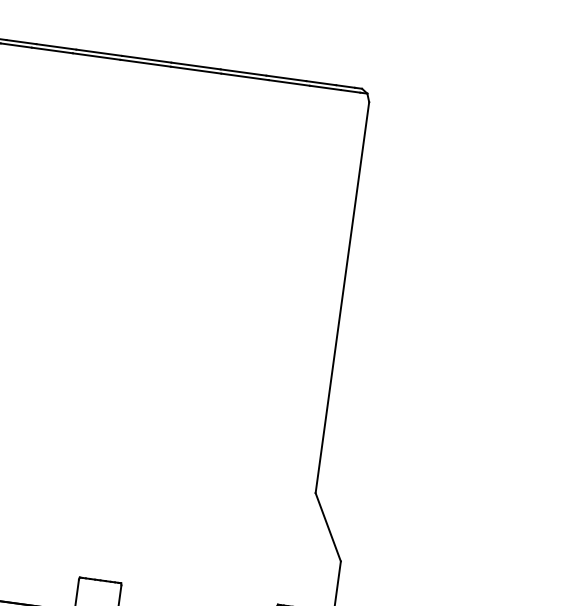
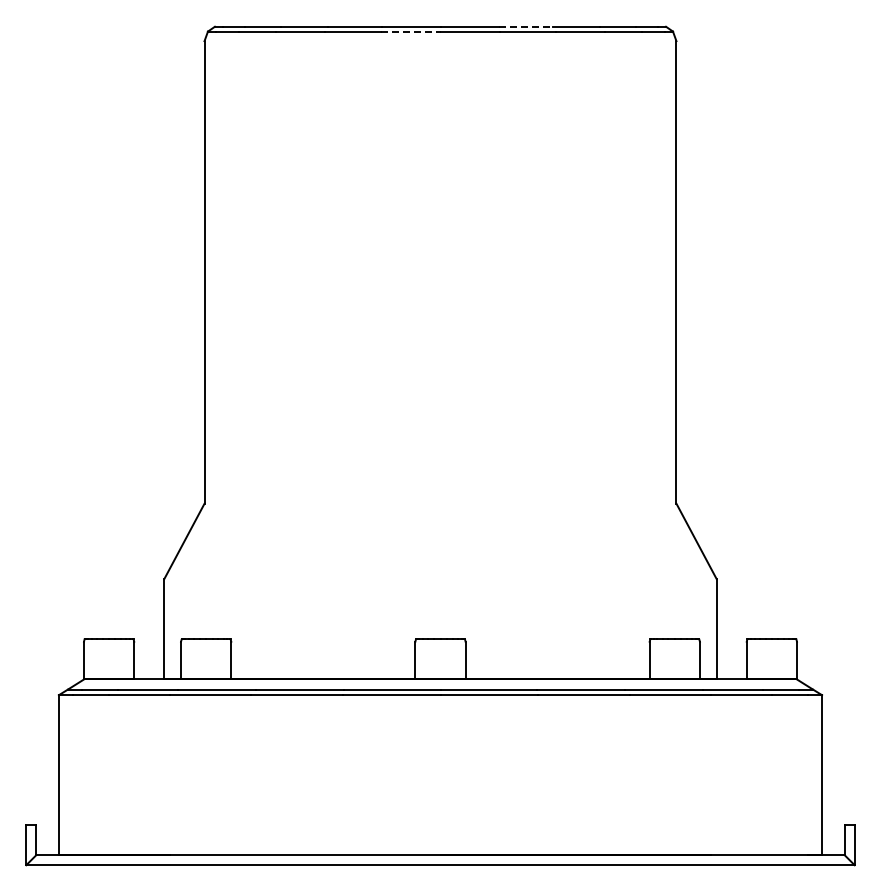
line: (145, 63) -> (410, 31), solid -> dashed
line: (244, 72) -> (526, 26), solid -> dashed

